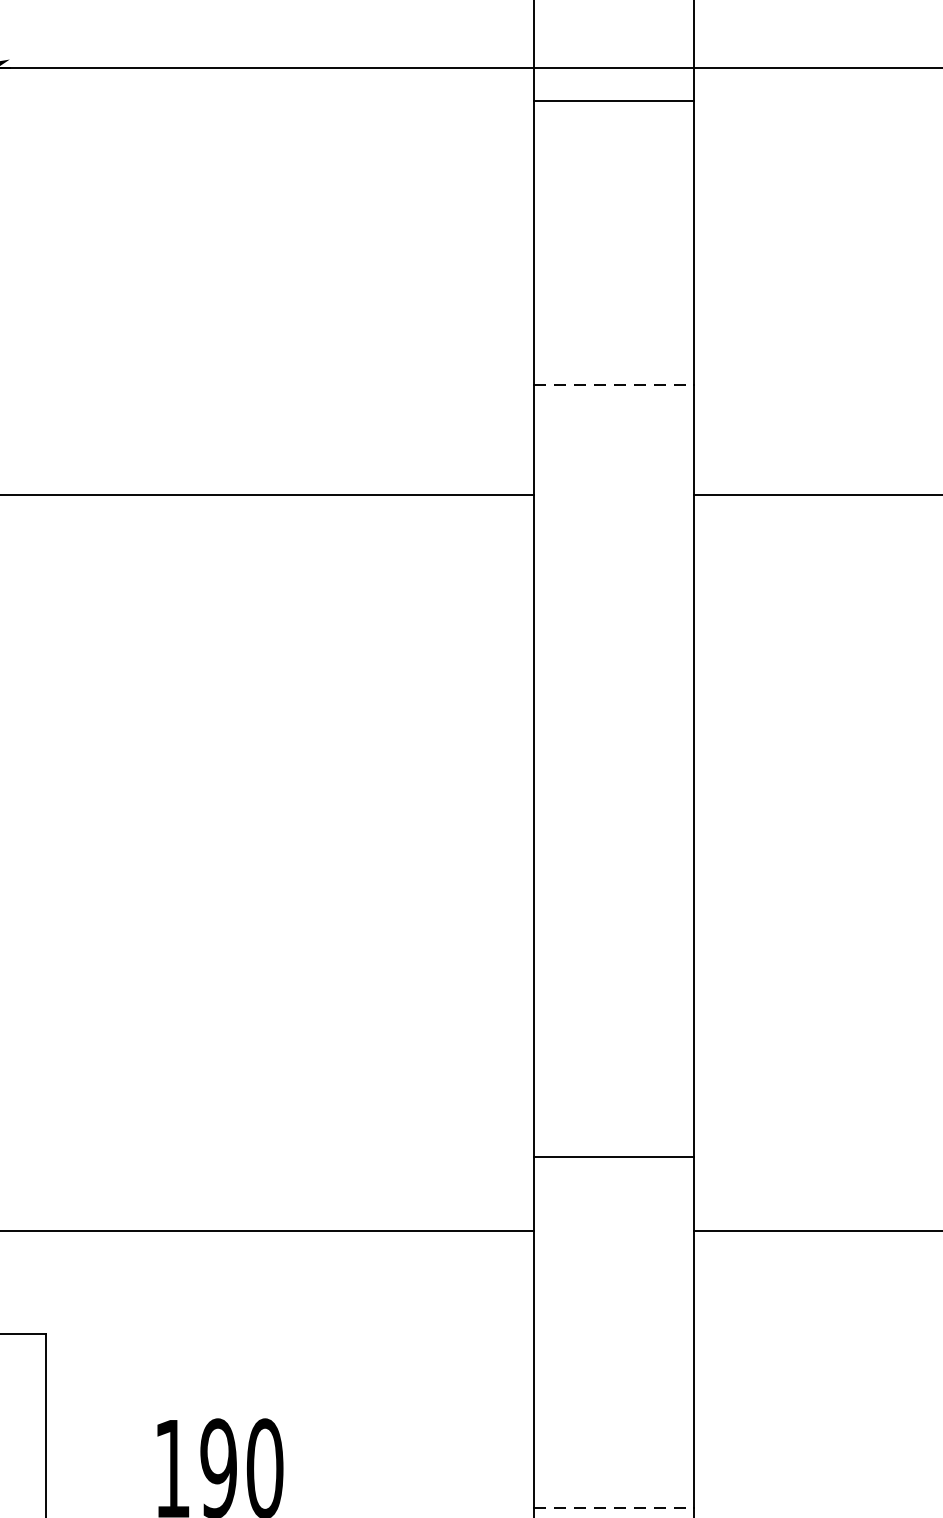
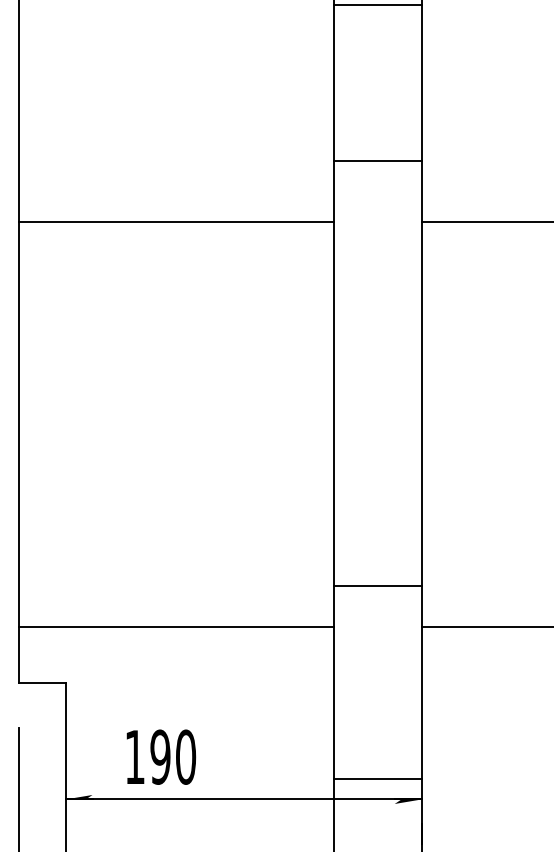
line: (615, 385) -> (378, 161), dashed -> solid
line: (615, 1507) -> (378, 778), dashed -> solid

